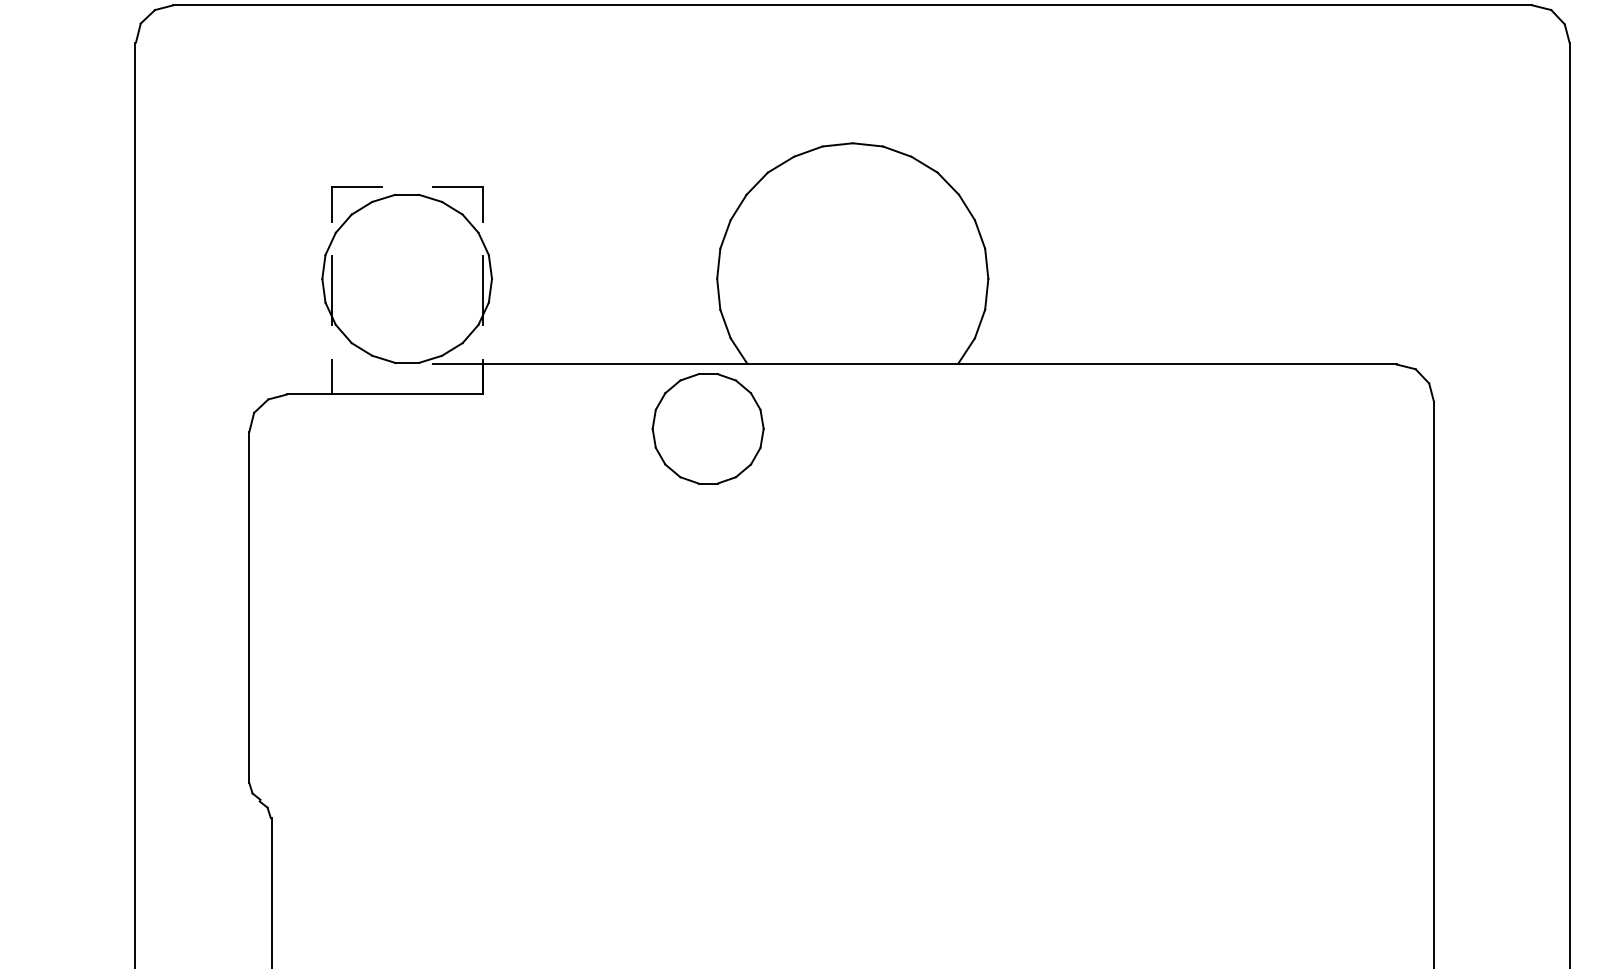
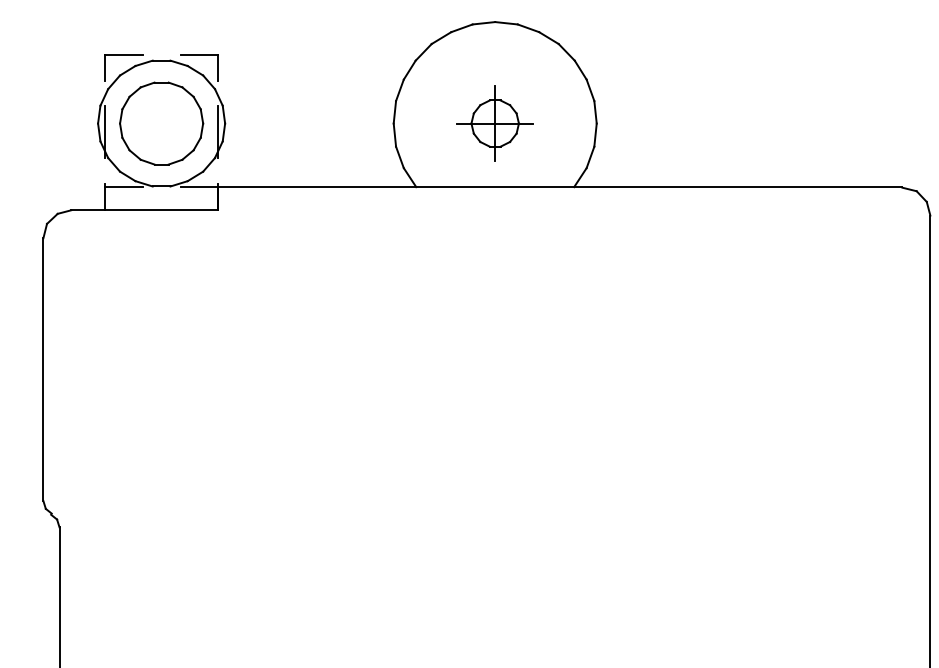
part: (852, 278) -> (495, 123), added
line: (356, 363) -> (123, 186), added
part: (707, 428) -> (161, 123), moved

